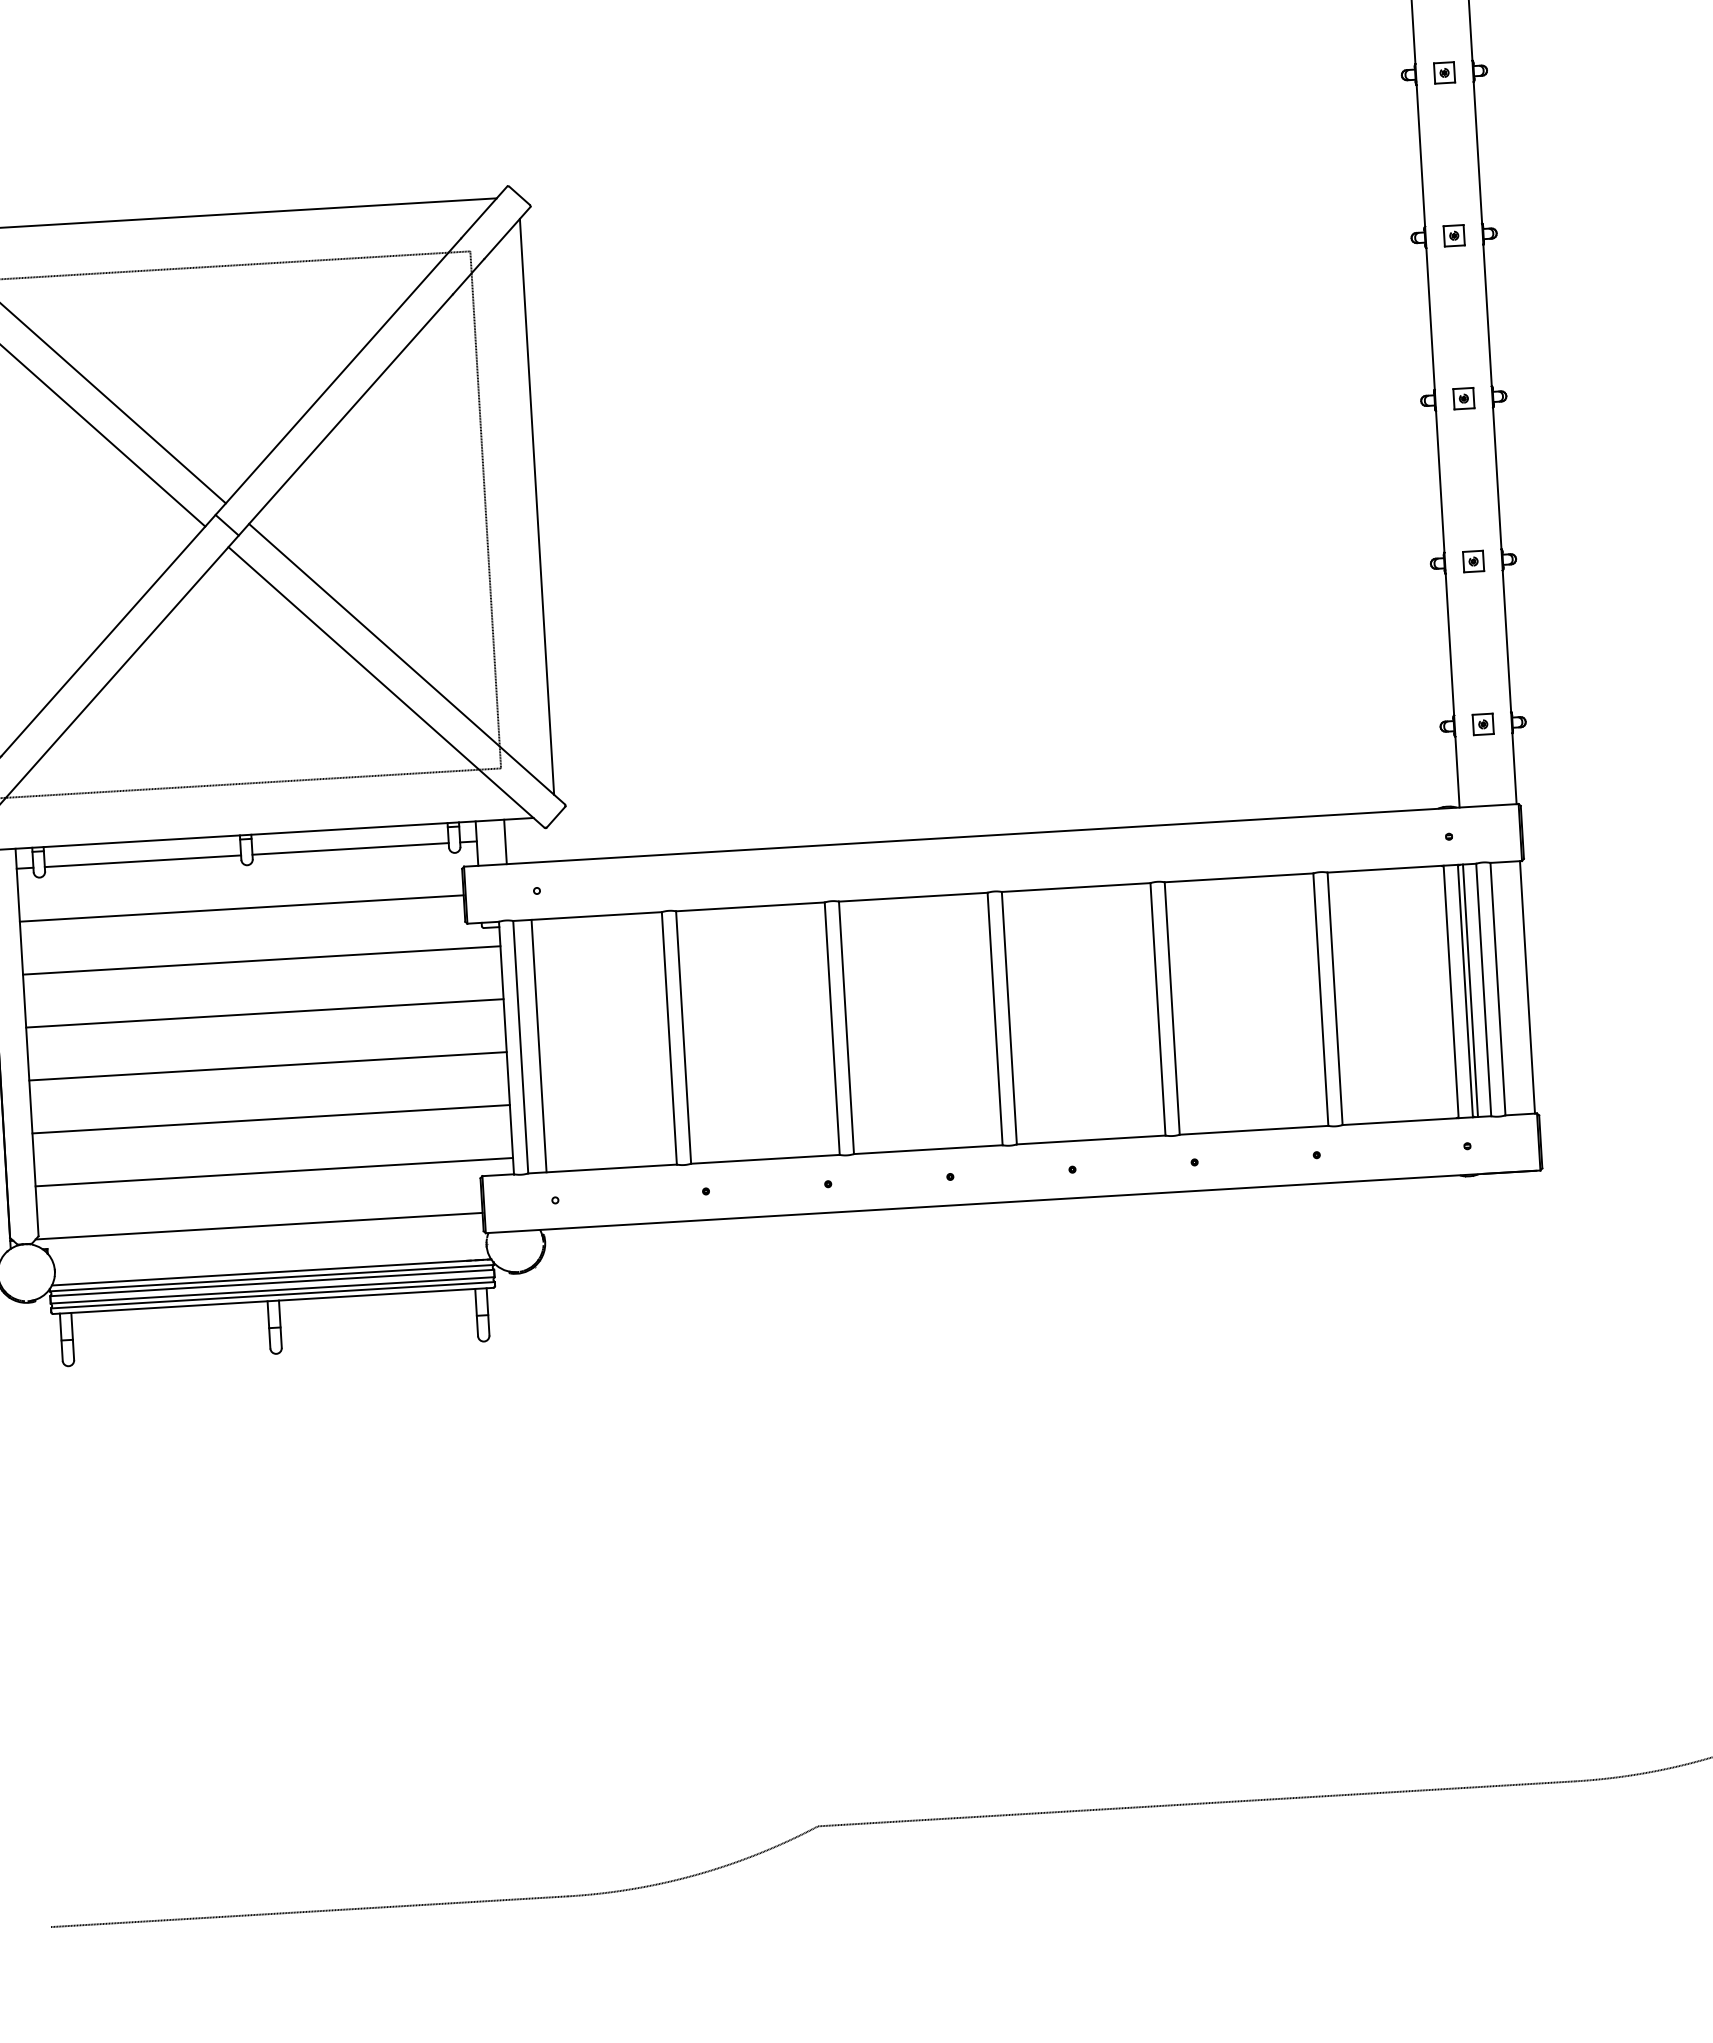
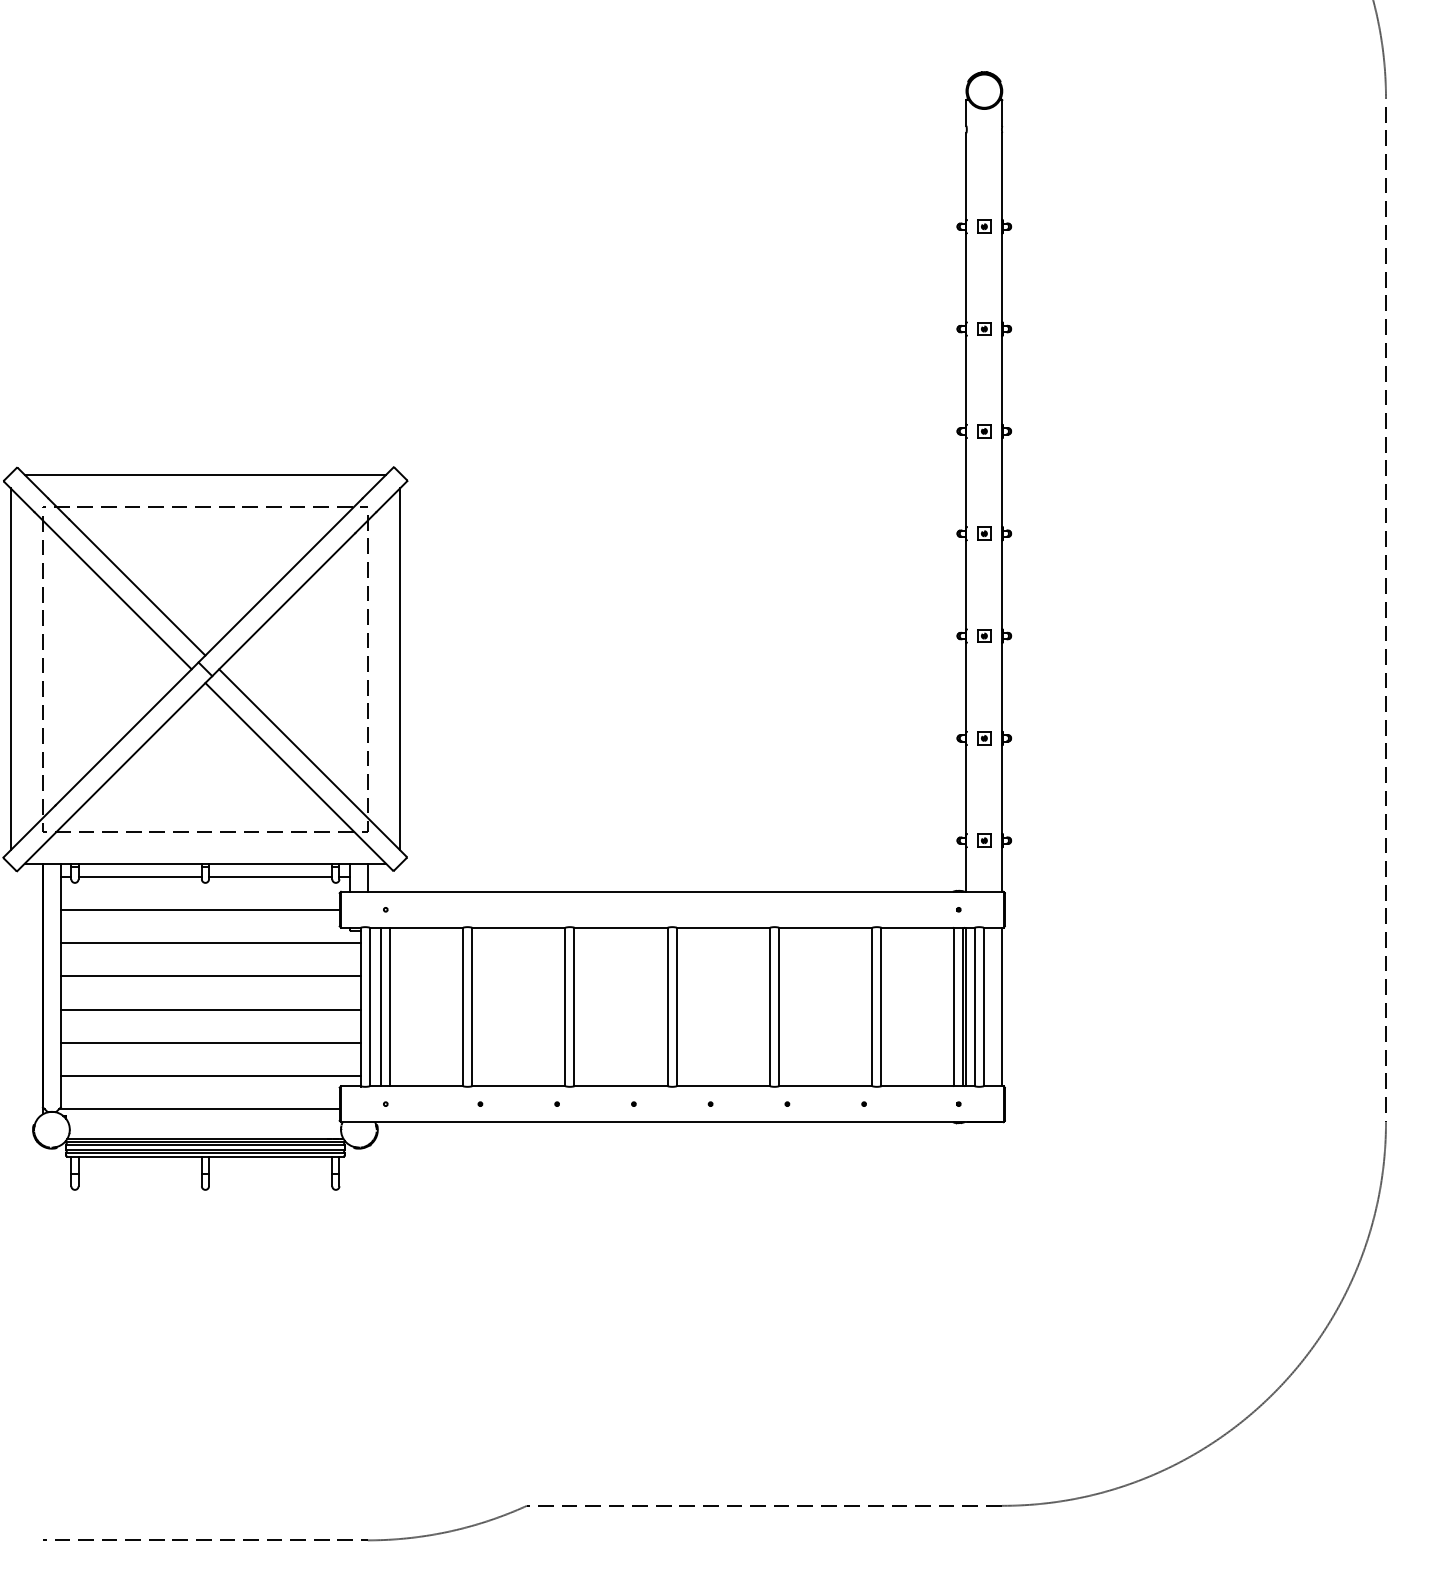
line: (553, 1044) -> (390, 1006), added

